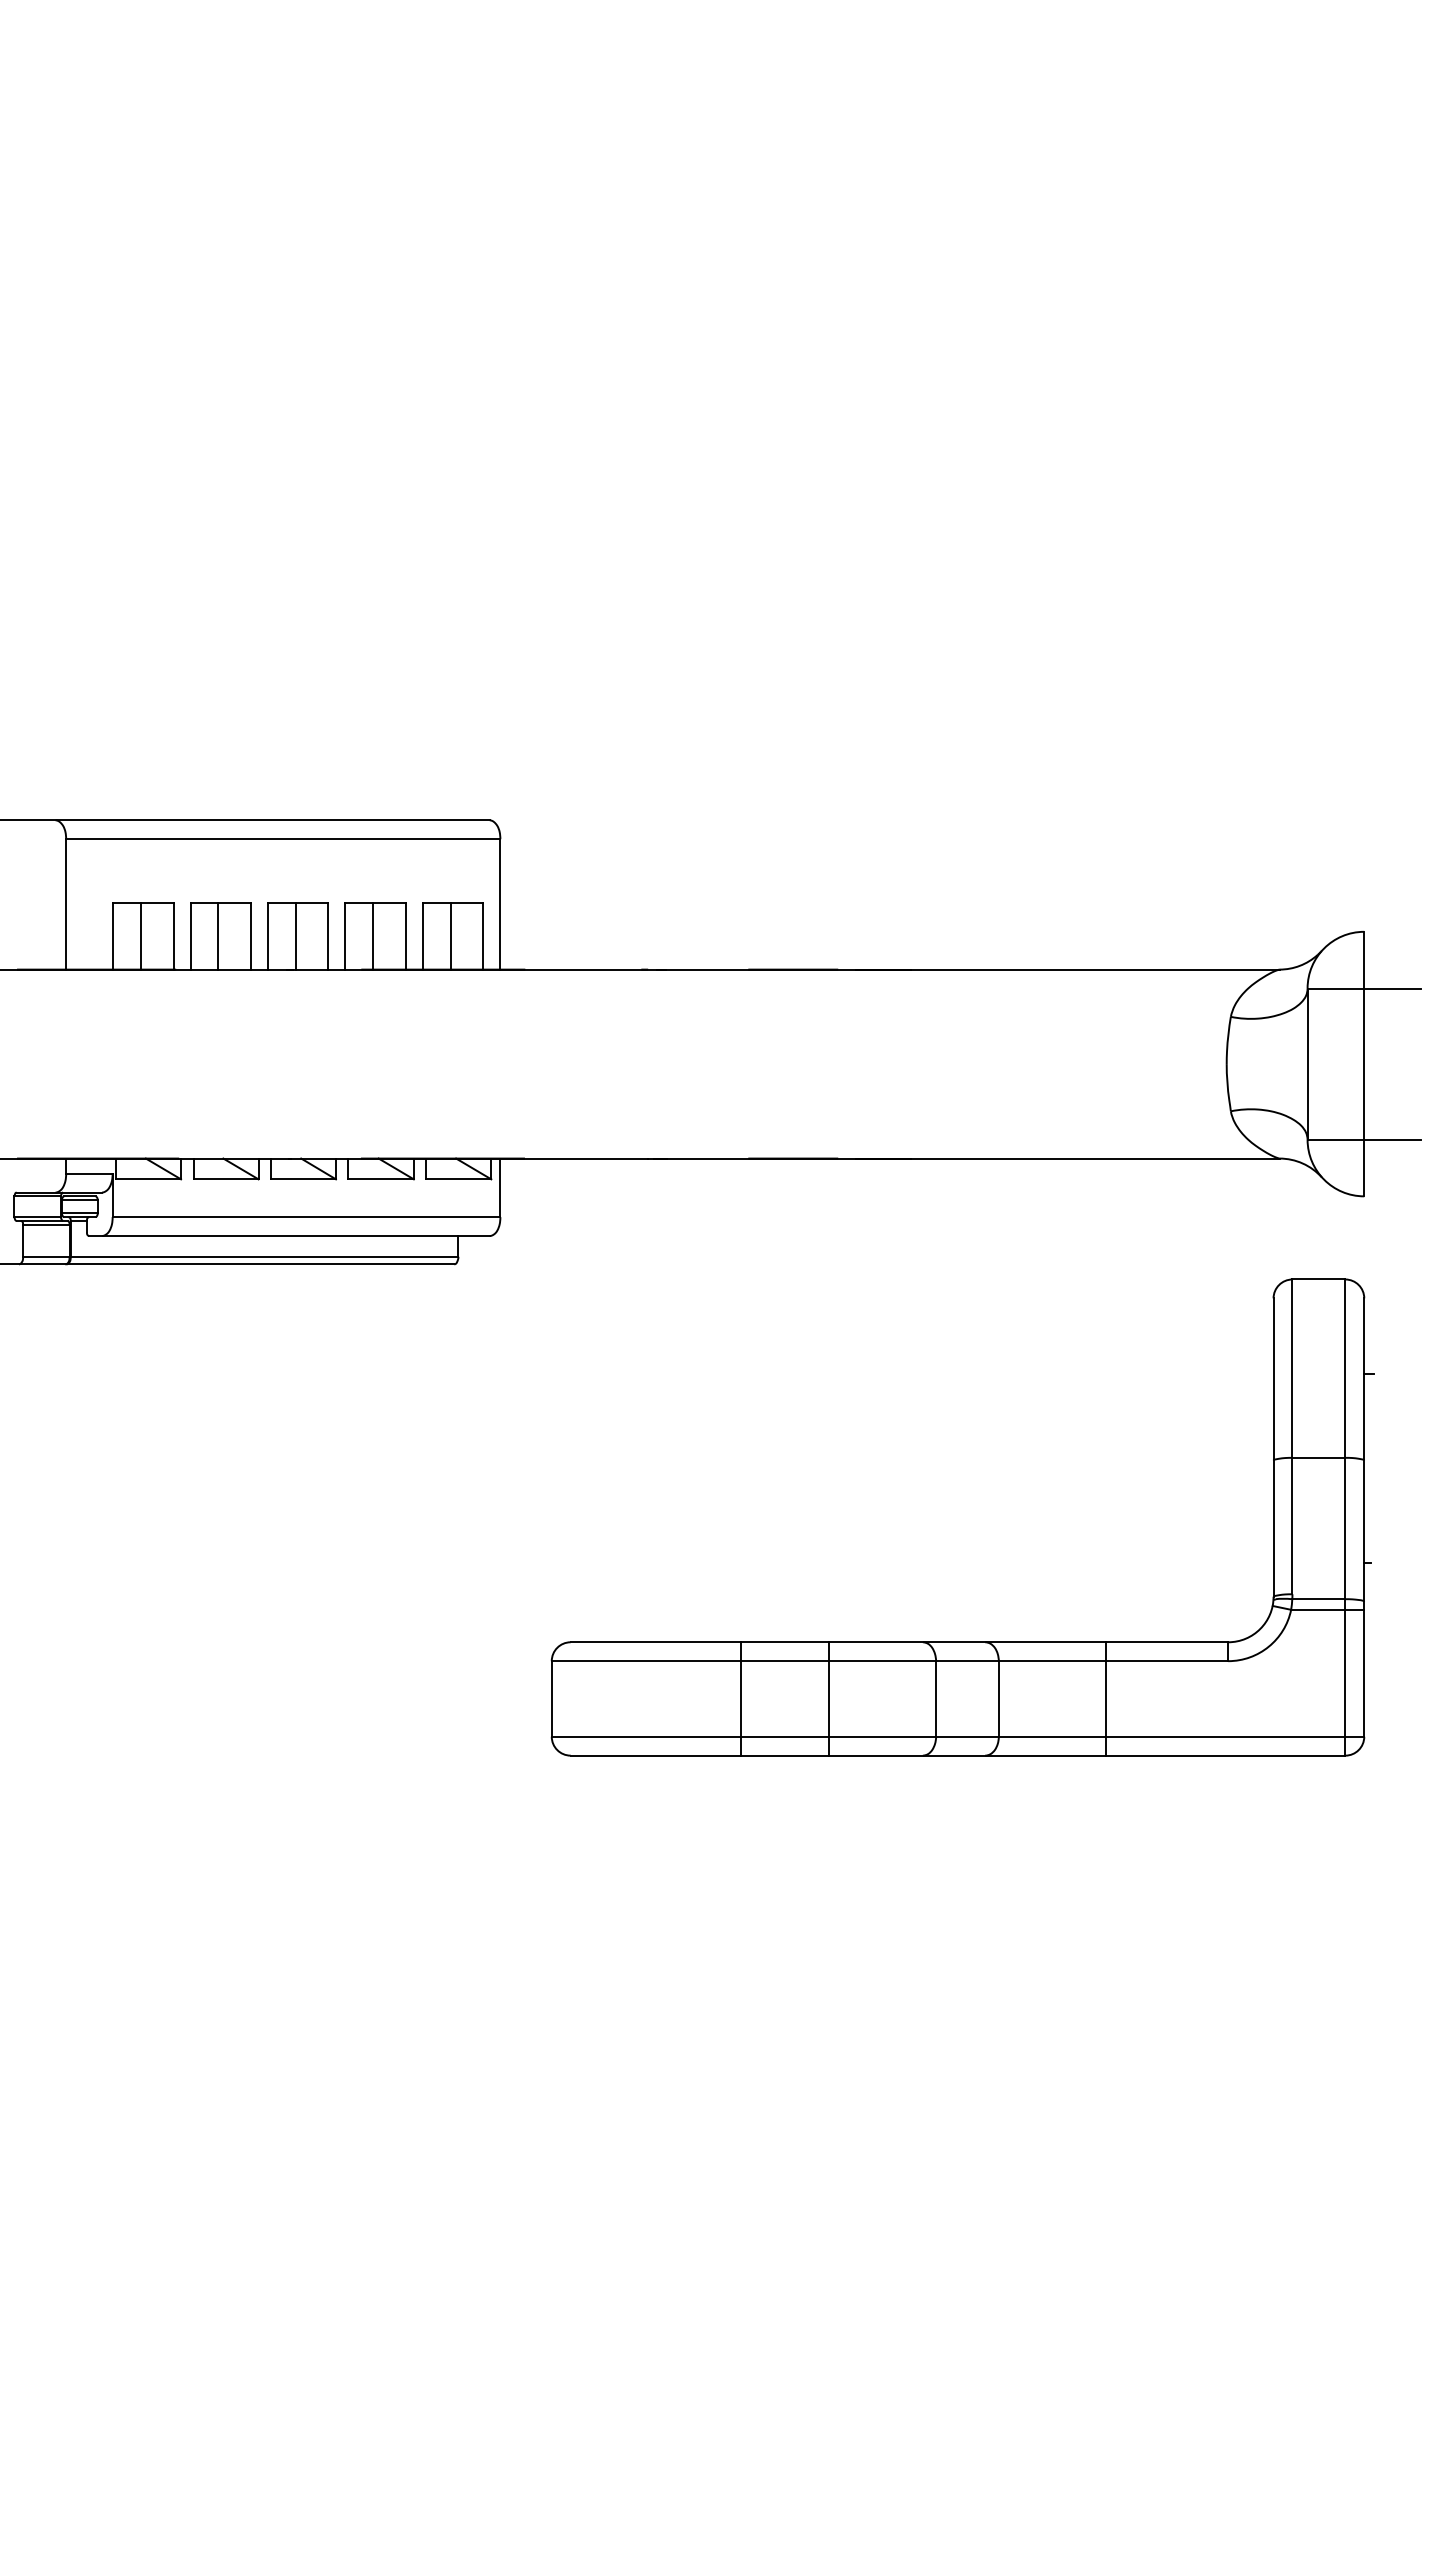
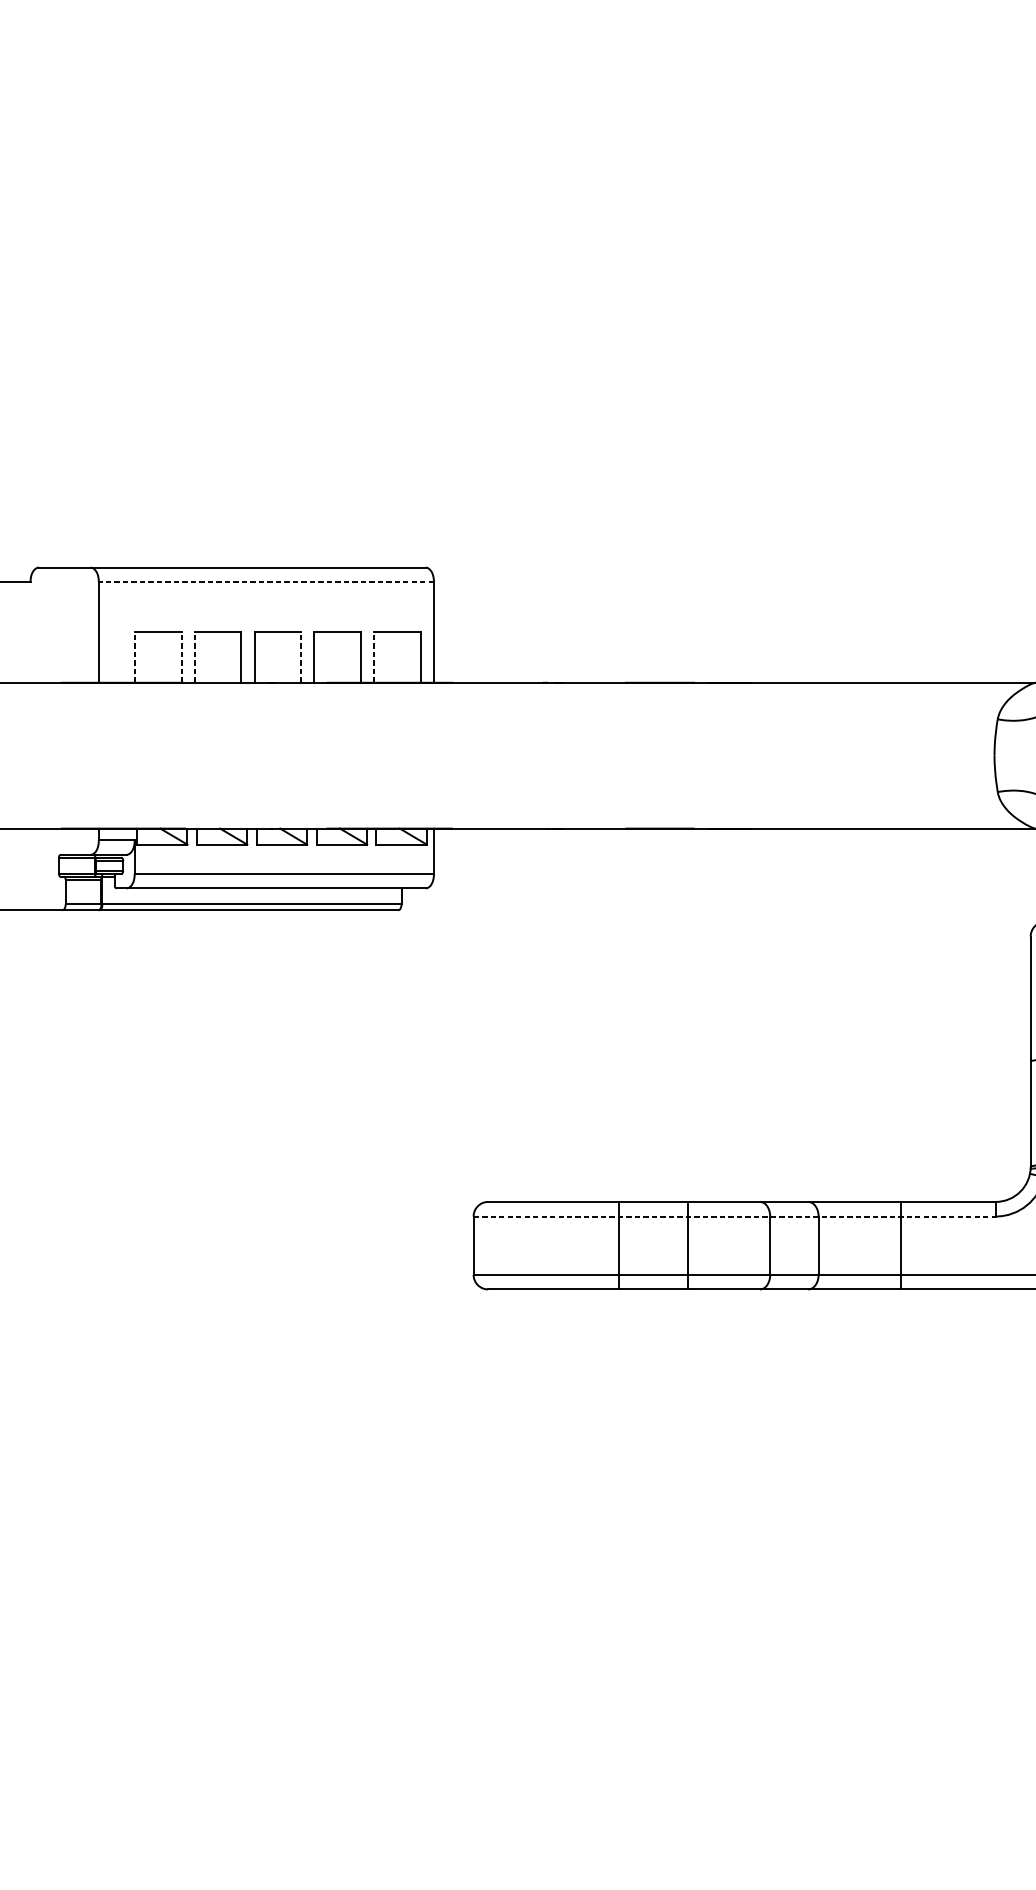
line: (282, 839) -> (265, 582), solid -> dashed
line: (112, 936) -> (134, 657), solid -> dashed
line: (141, 936) -> (156, 657), removed
line: (173, 936) -> (181, 657), solid -> dashed
line: (190, 936) -> (194, 657), solid -> dashed
line: (218, 936) -> (216, 657), removed
line: (295, 936) -> (275, 657), removed
line: (328, 936) -> (301, 657), solid -> dashed
line: (373, 936) -> (336, 657), removed
line: (422, 936) -> (373, 657), solid -> dashed
line: (451, 936) -> (396, 657), removed
line: (890, 1661) -> (735, 1216), solid -> dashed

